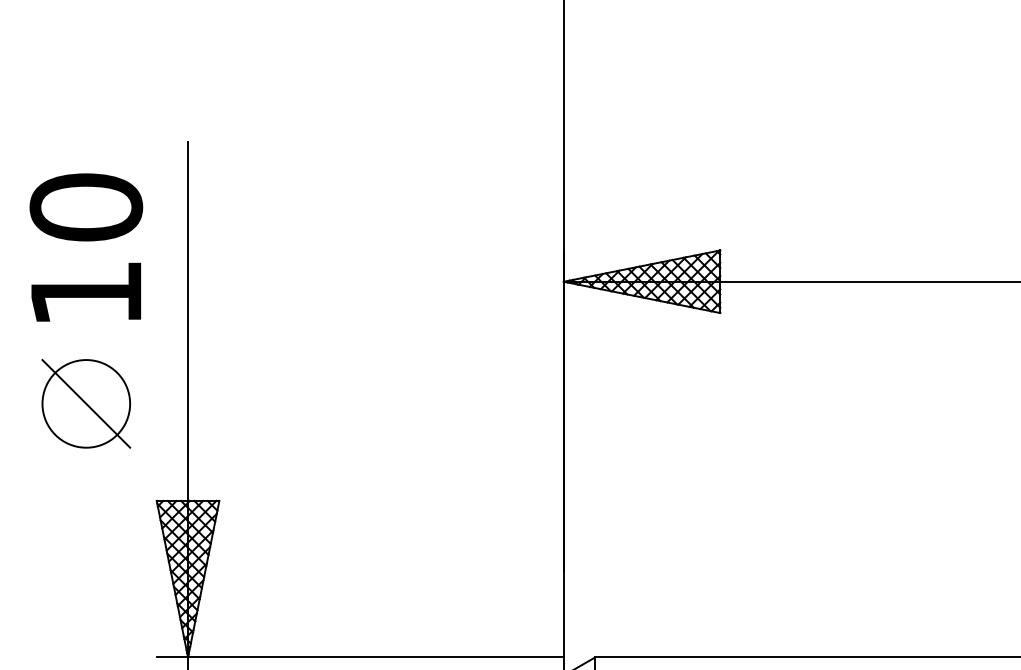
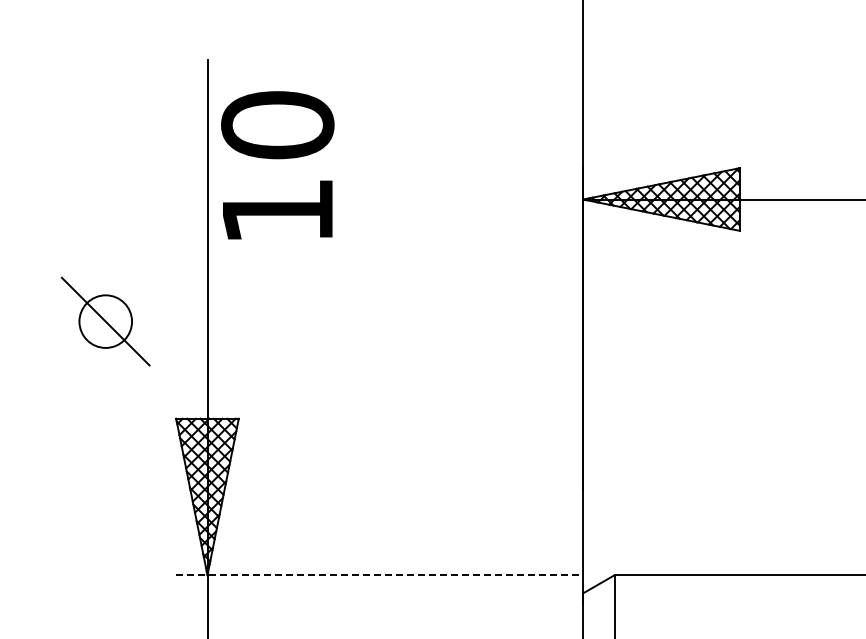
text: (86, 247) -> (277, 165), moved
circle: (86, 403) -> (105, 321), size x0.6
line: (360, 657) -> (379, 575), solid -> dashed

